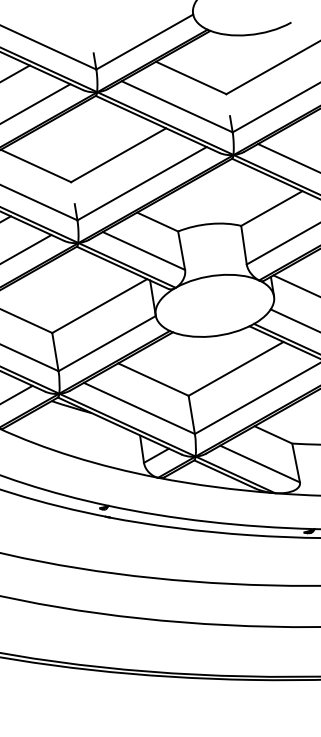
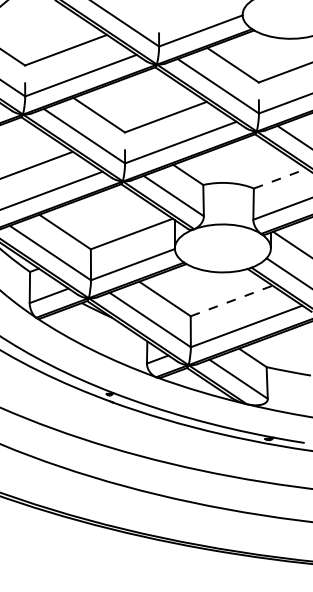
line: (272, 208) -> (280, 178), solid -> dashed
line: (235, 368) -> (231, 300), solid -> dashed

